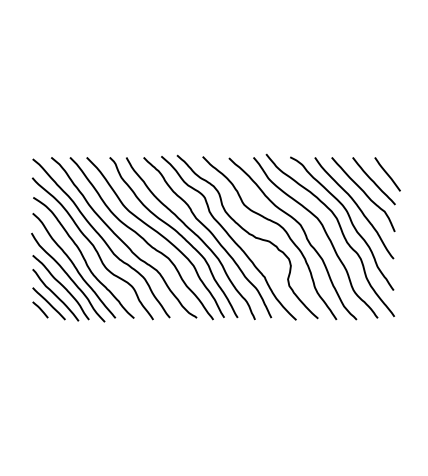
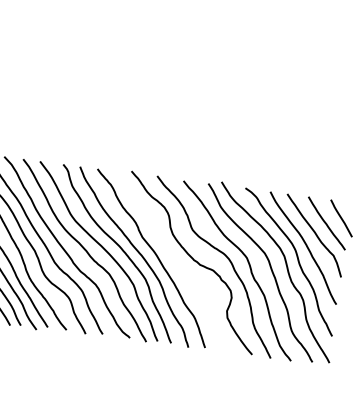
curve: (229, 237) -> (173, 261), removed

